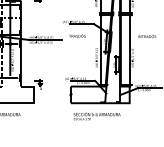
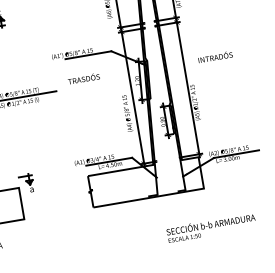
text: (96, 116) -> (210, 228), moved

